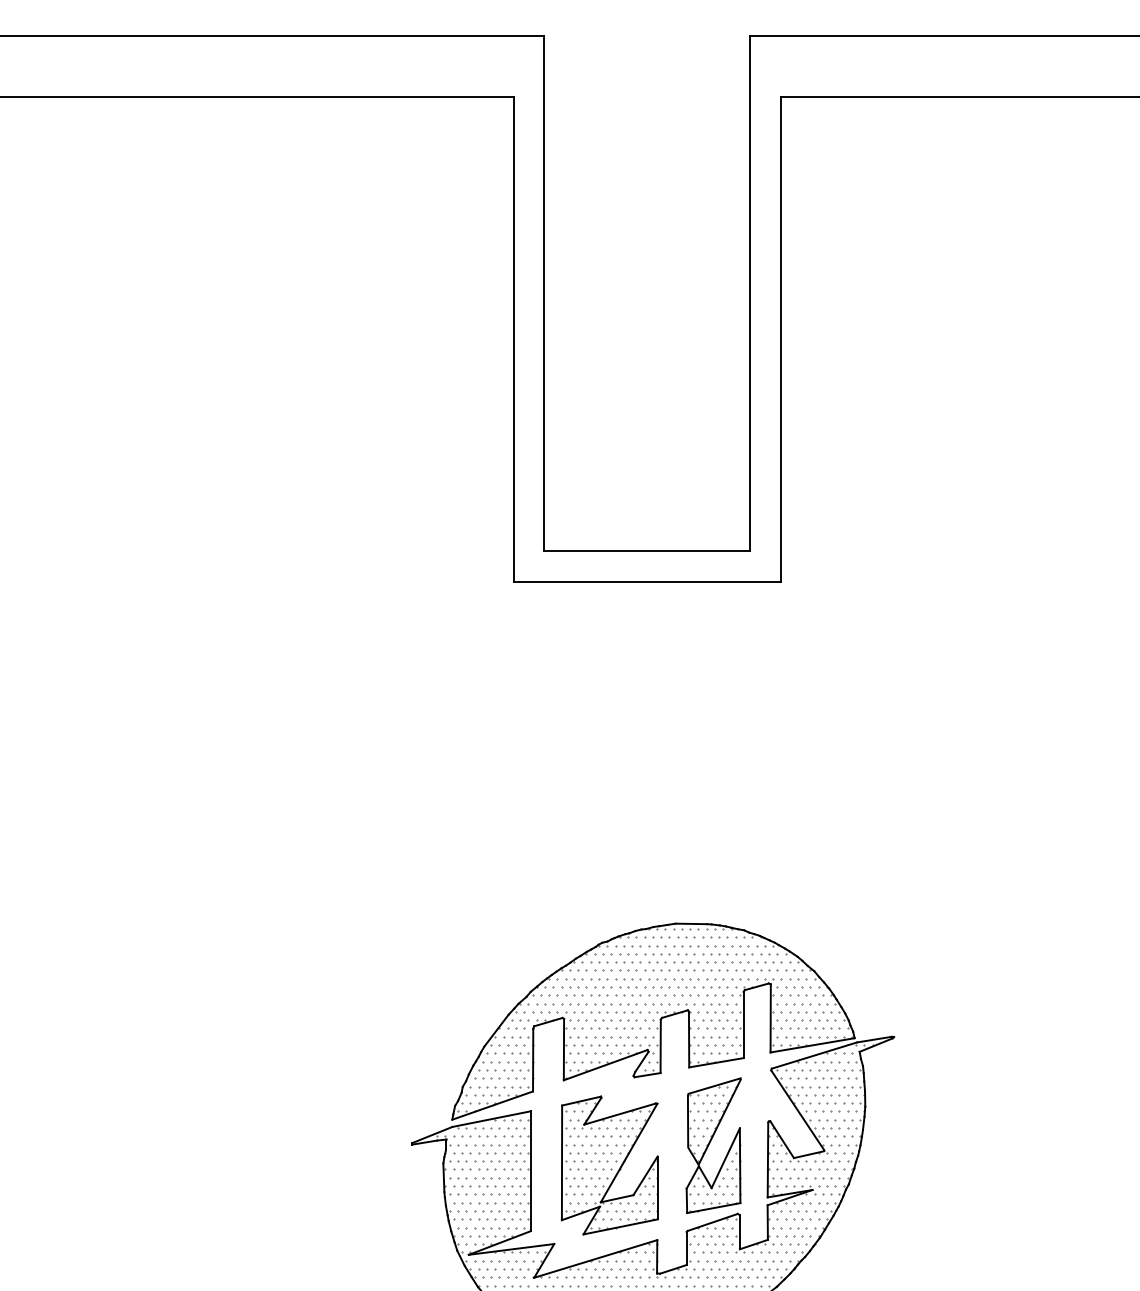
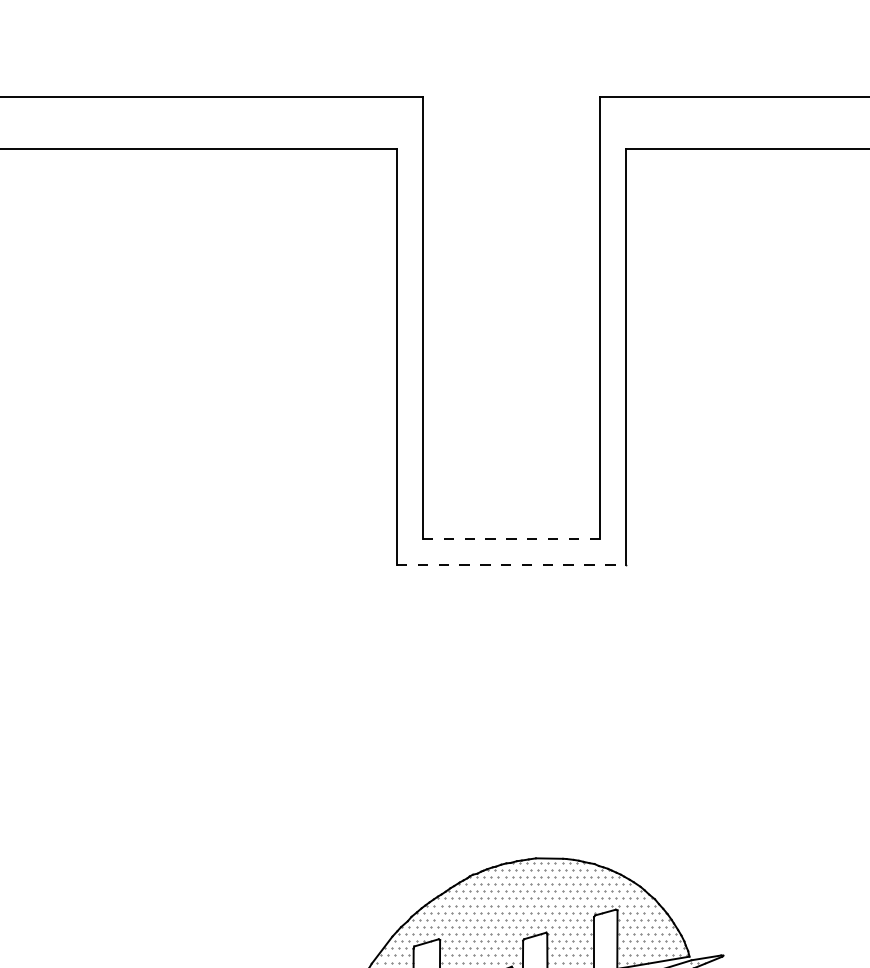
line: (646, 551) -> (510, 538), solid -> dashed
line: (647, 581) -> (511, 564), solid -> dashed

